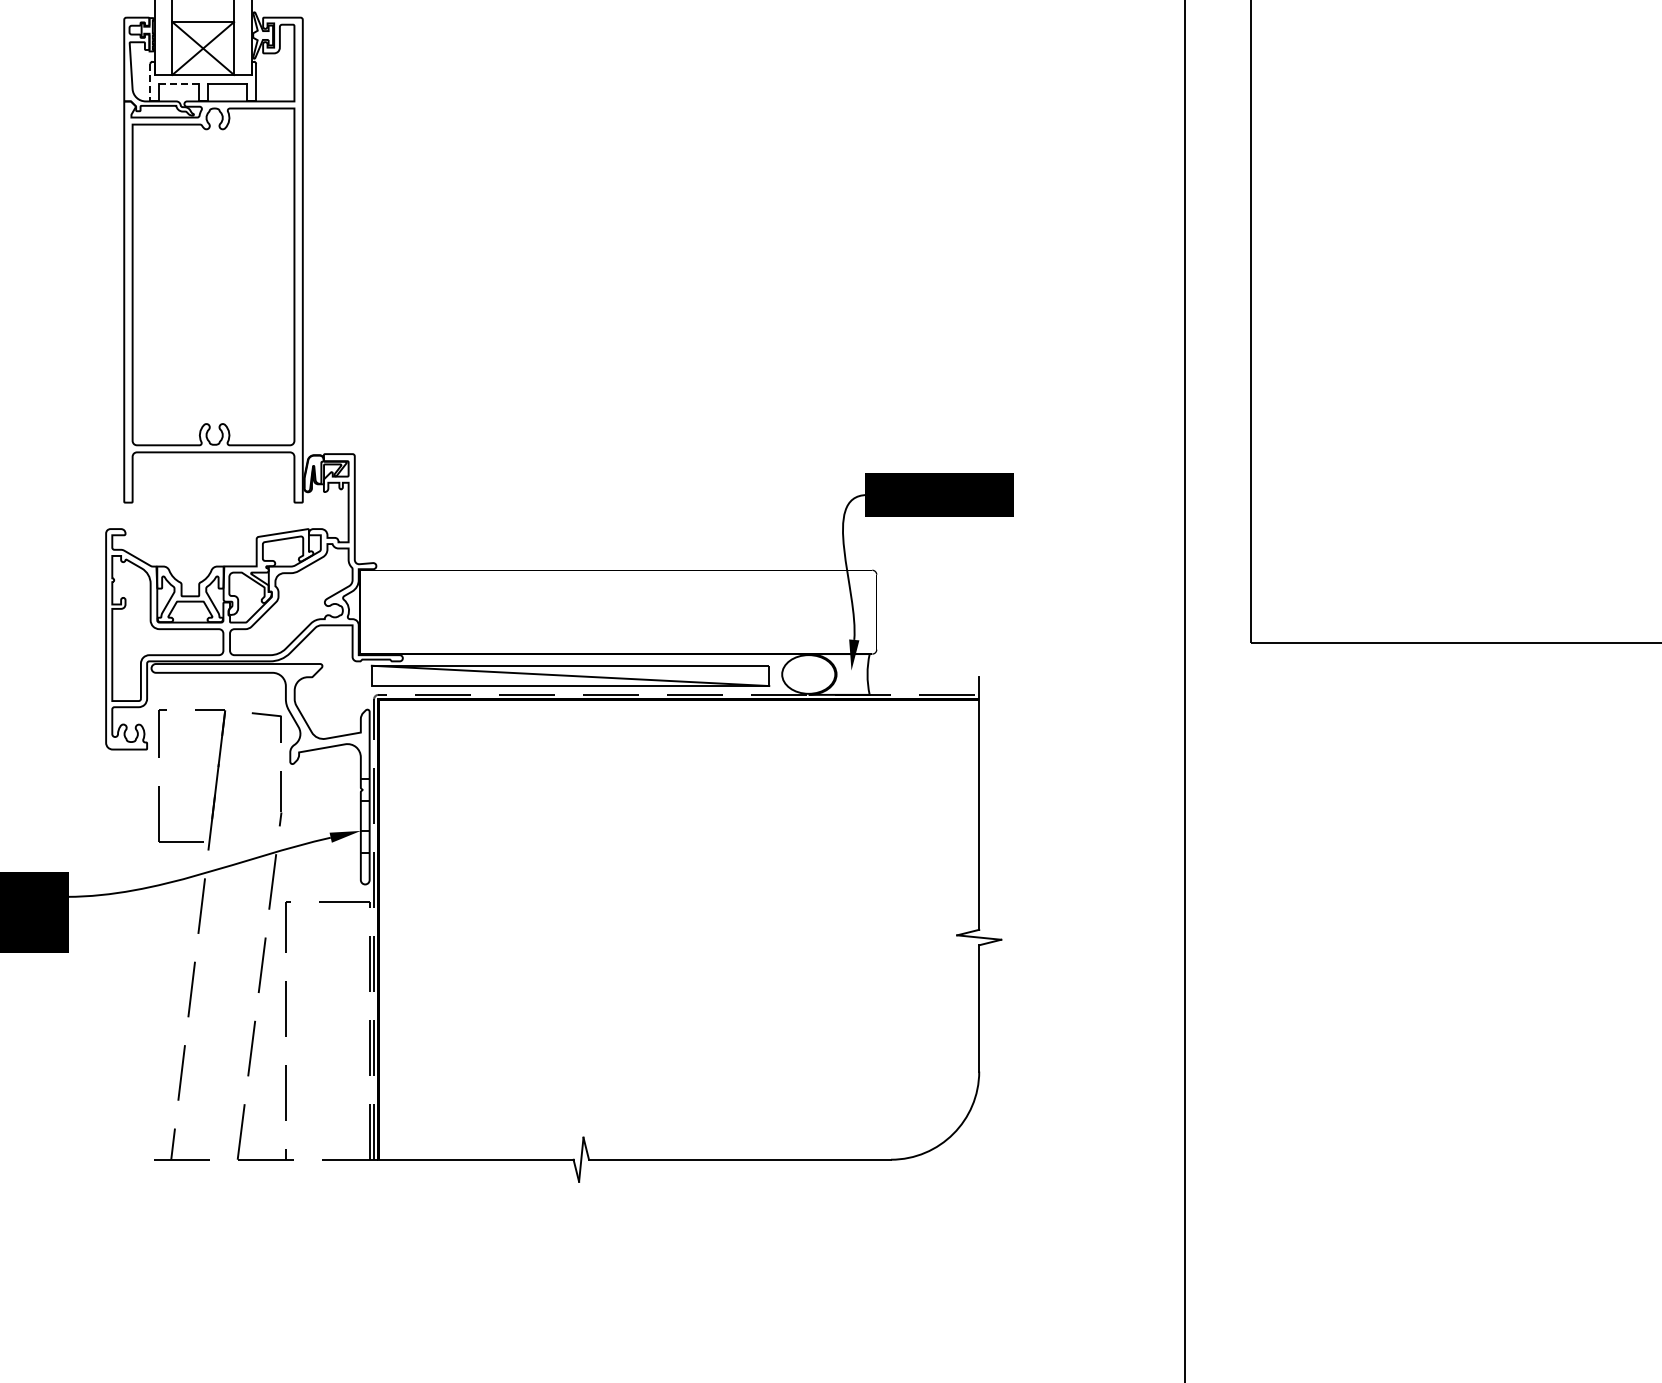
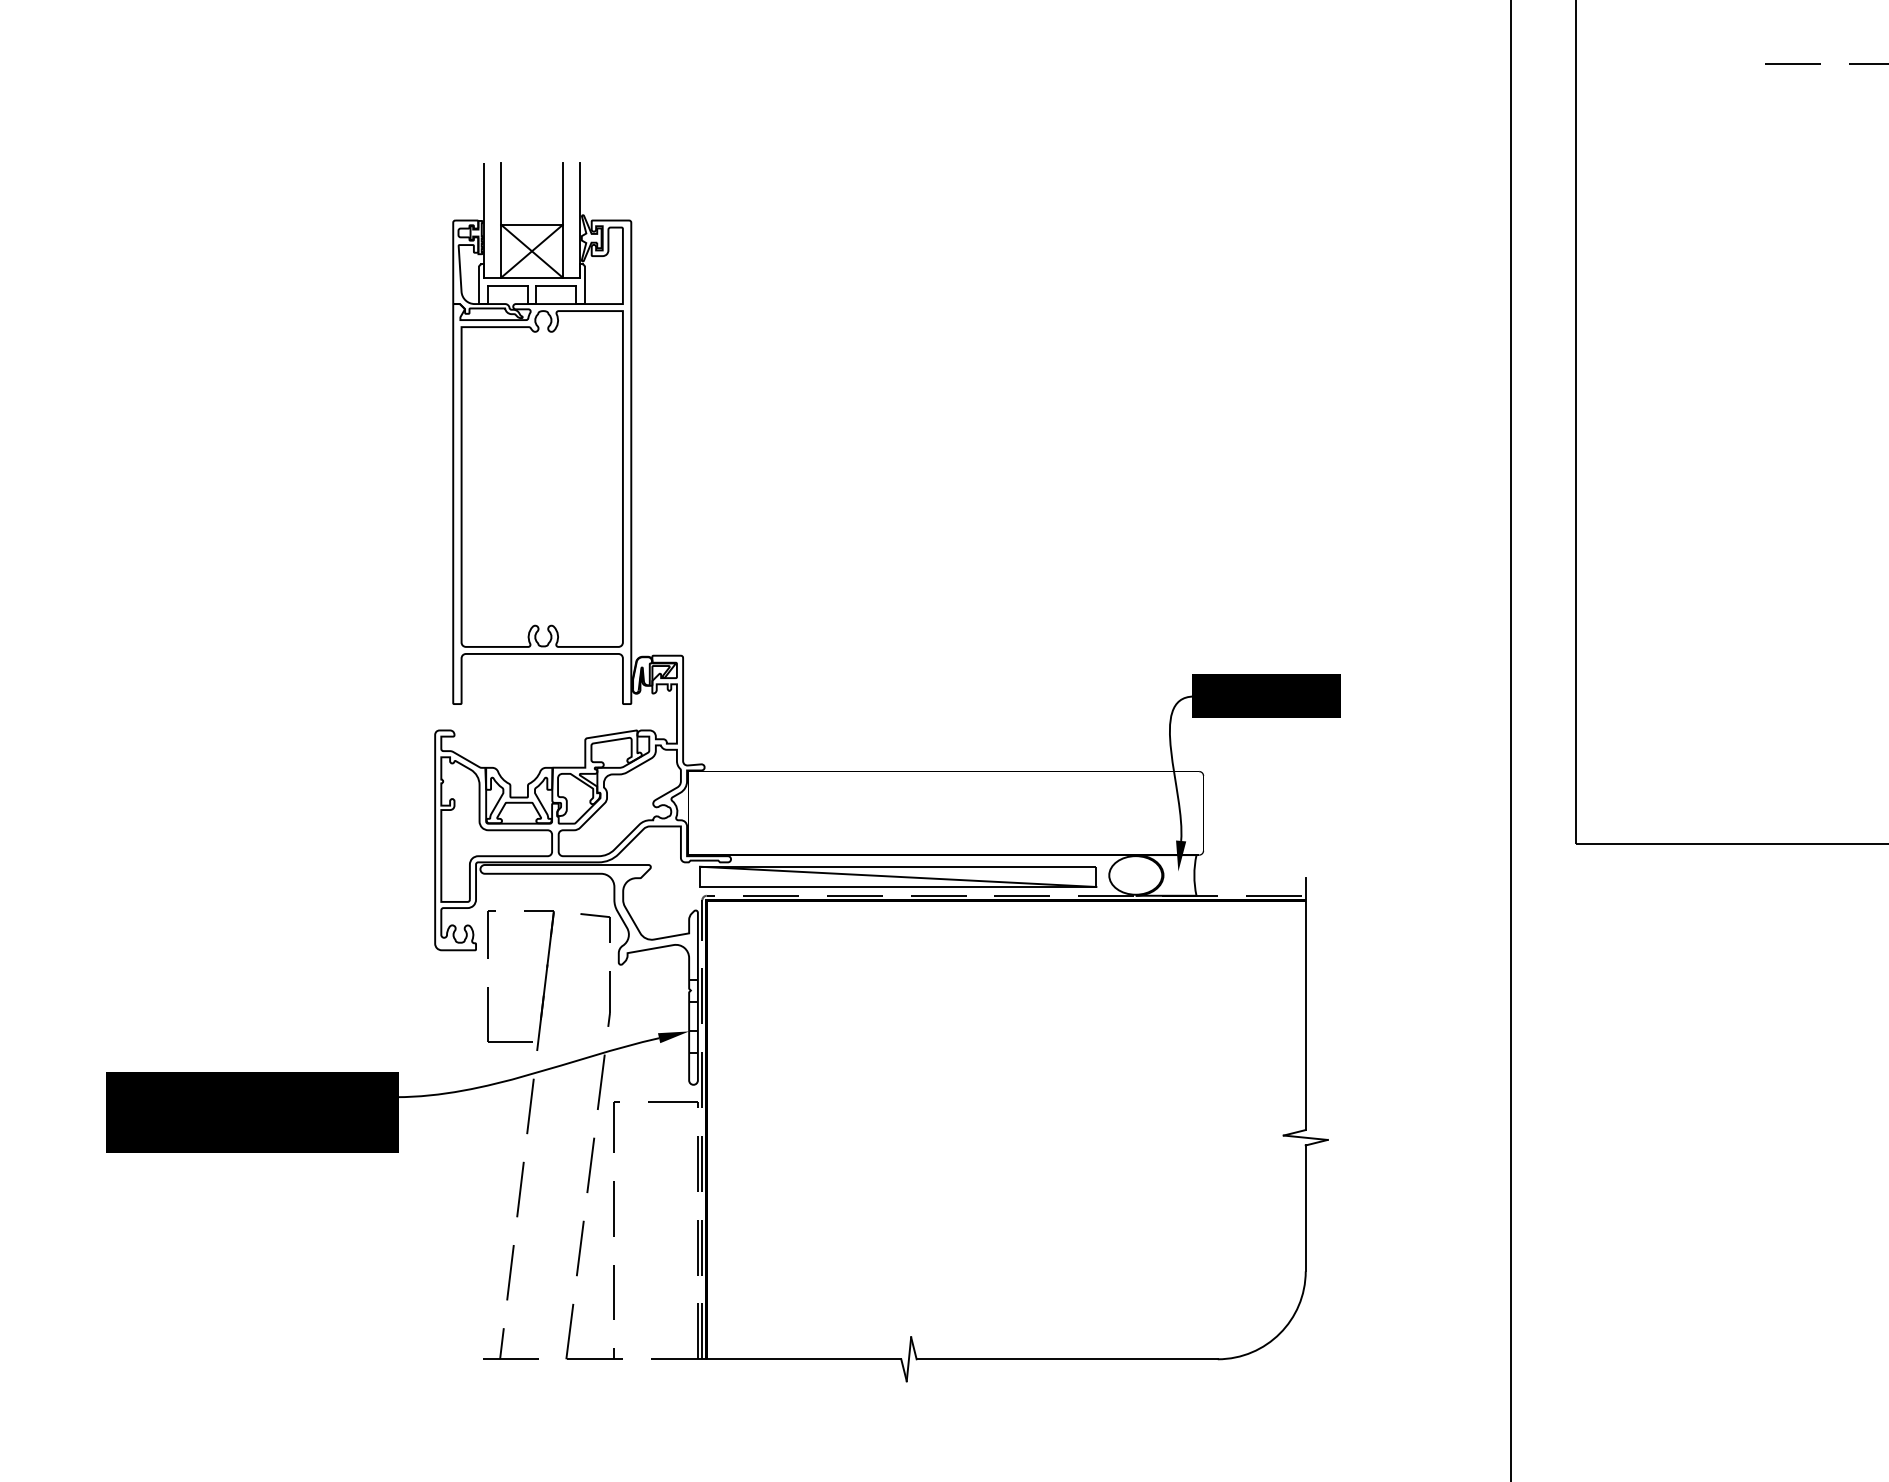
line: (150, 82) -> (479, 285), dashed -> solid
line: (178, 83) -> (507, 286), dashed -> solid

